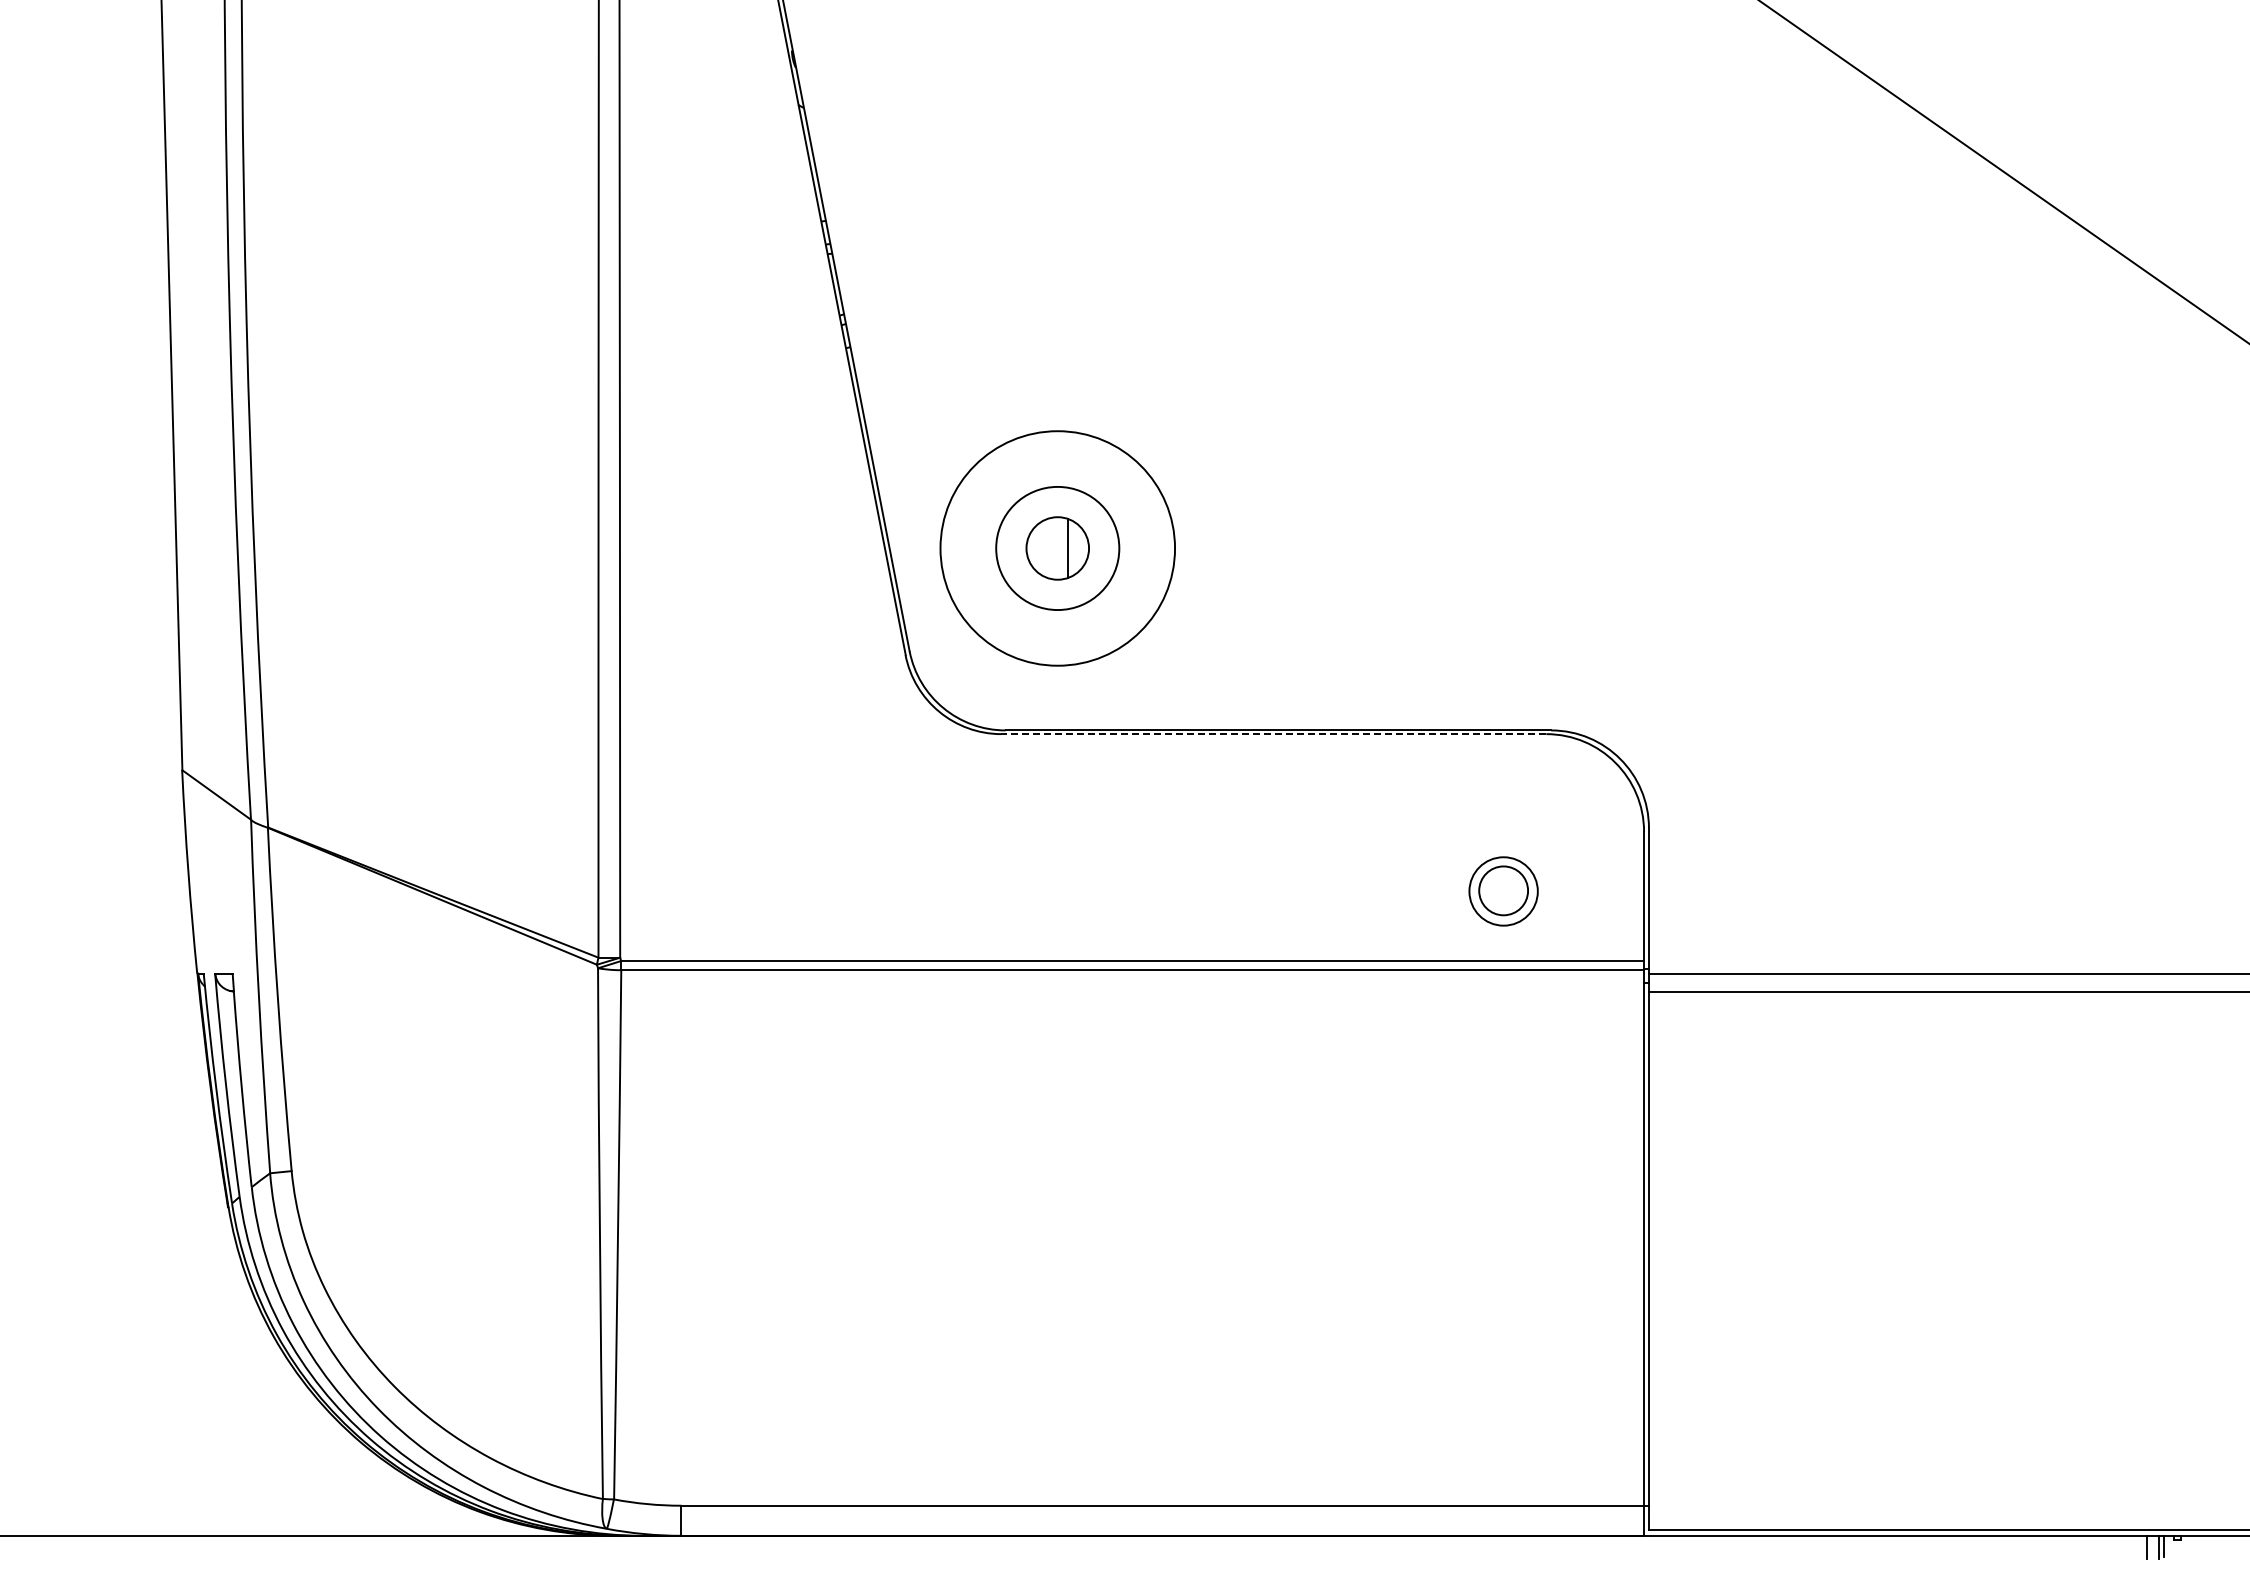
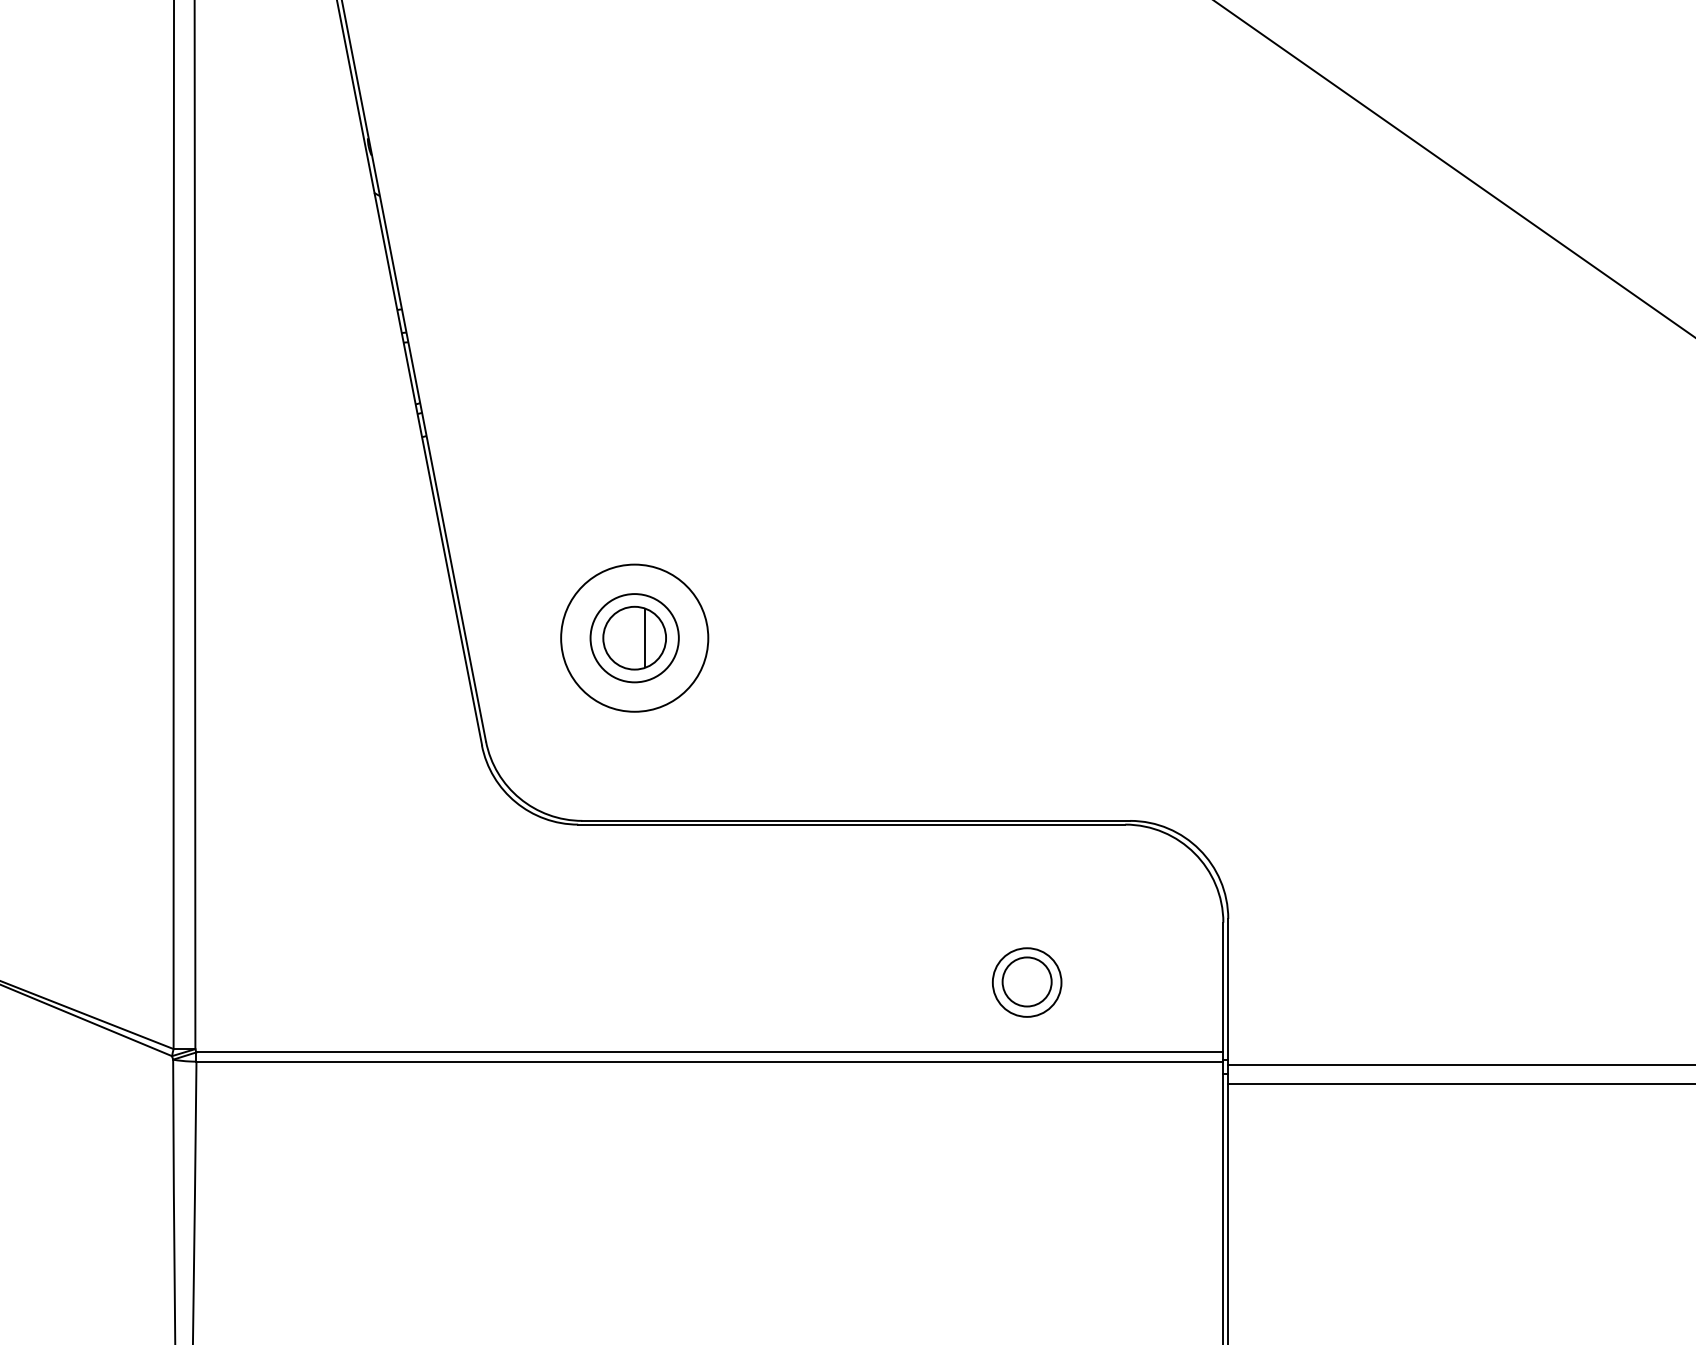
circle: (1057, 548) -> (634, 638), size x0.62
circle: (1057, 548) -> (634, 638), size x0.71
line: (1273, 734) -> (851, 824), dashed -> solid
part: (1503, 891) -> (1027, 982), moved

